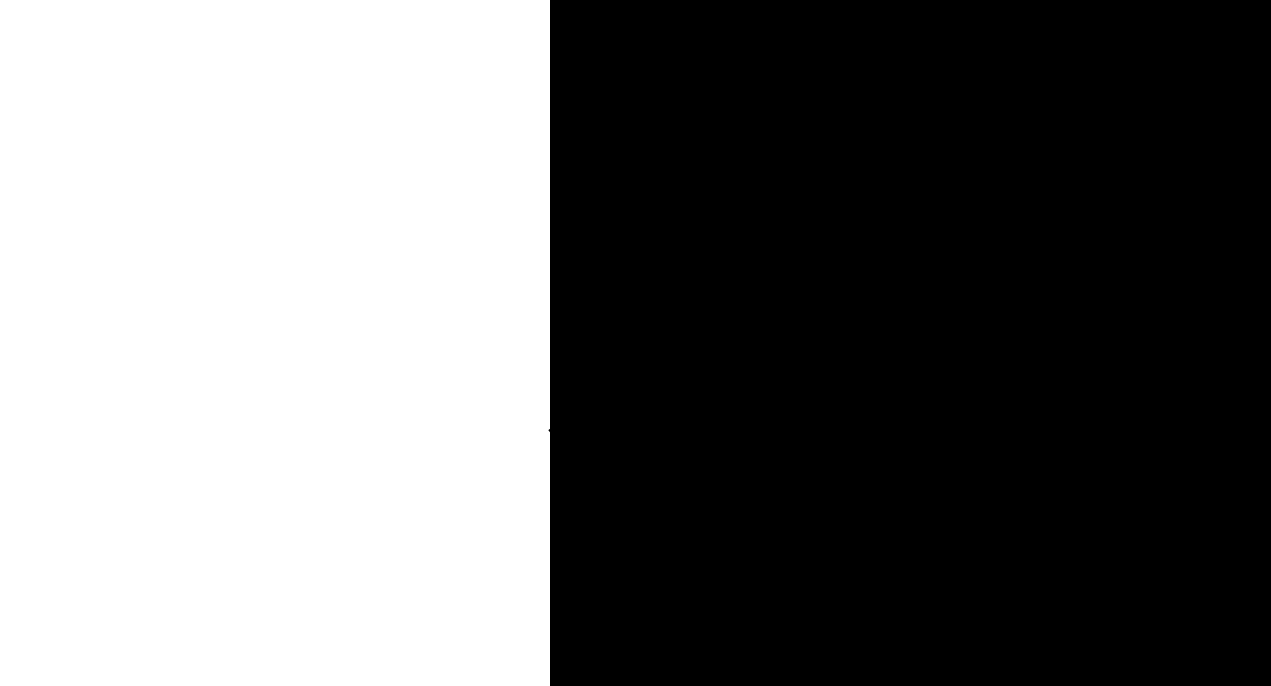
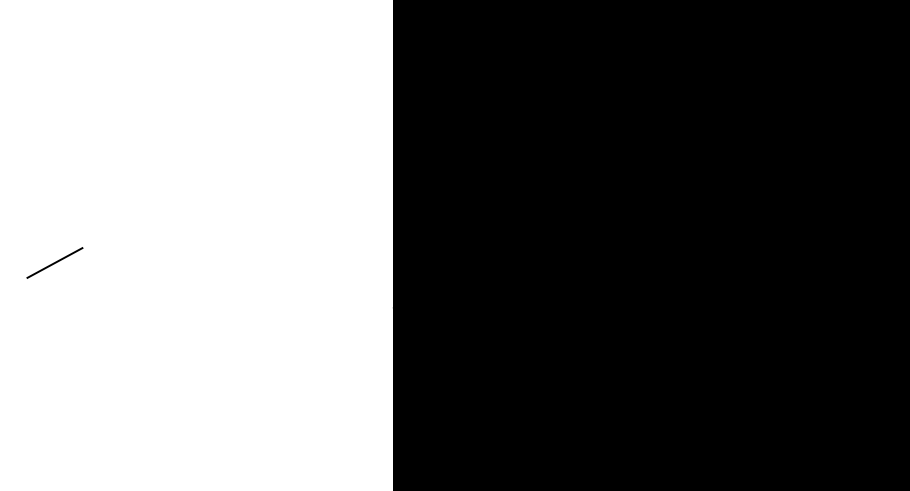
line: (76, 367) -> (54, 263), added

